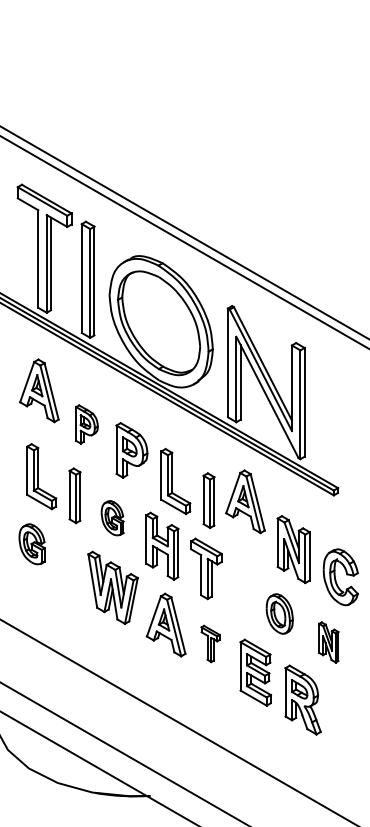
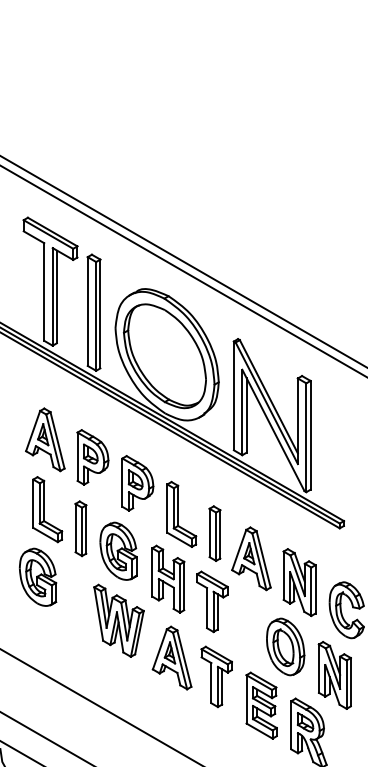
part: (39, 390) -> (45, 439), moved
part: (86, 424) -> (92, 457), size x1.43
part: (245, 501) -> (251, 558), moved
part: (112, 517) -> (118, 550), size x1.67
part: (32, 543) -> (38, 576), size x1.43
part: (279, 613) -> (285, 646), size x1.43
part: (328, 642) -> (334, 675), size x1.67
part: (210, 643) -> (216, 676), size x1.67

